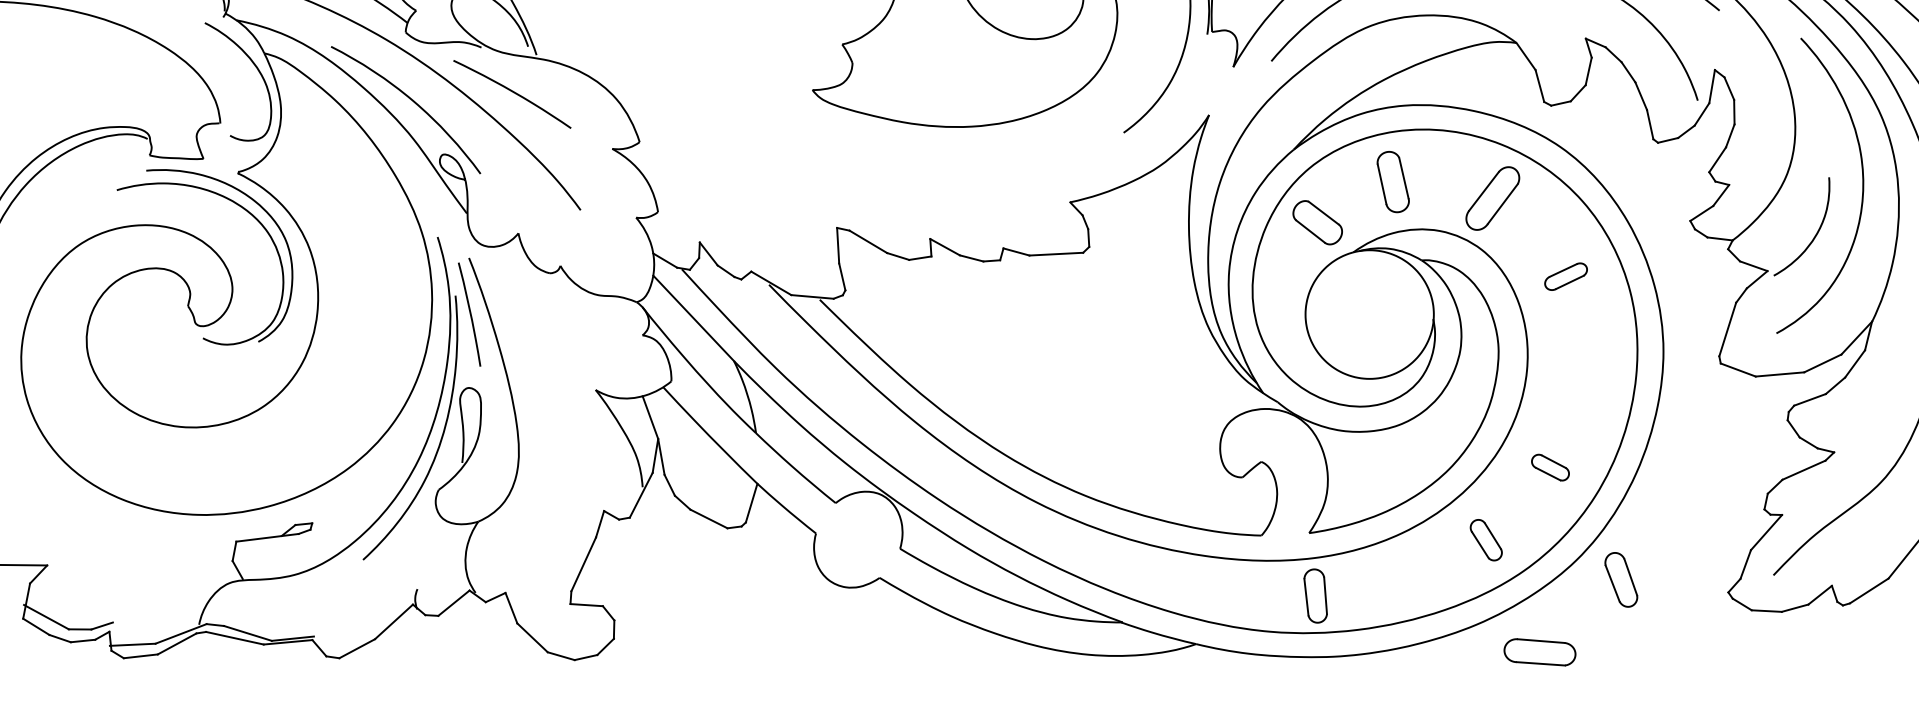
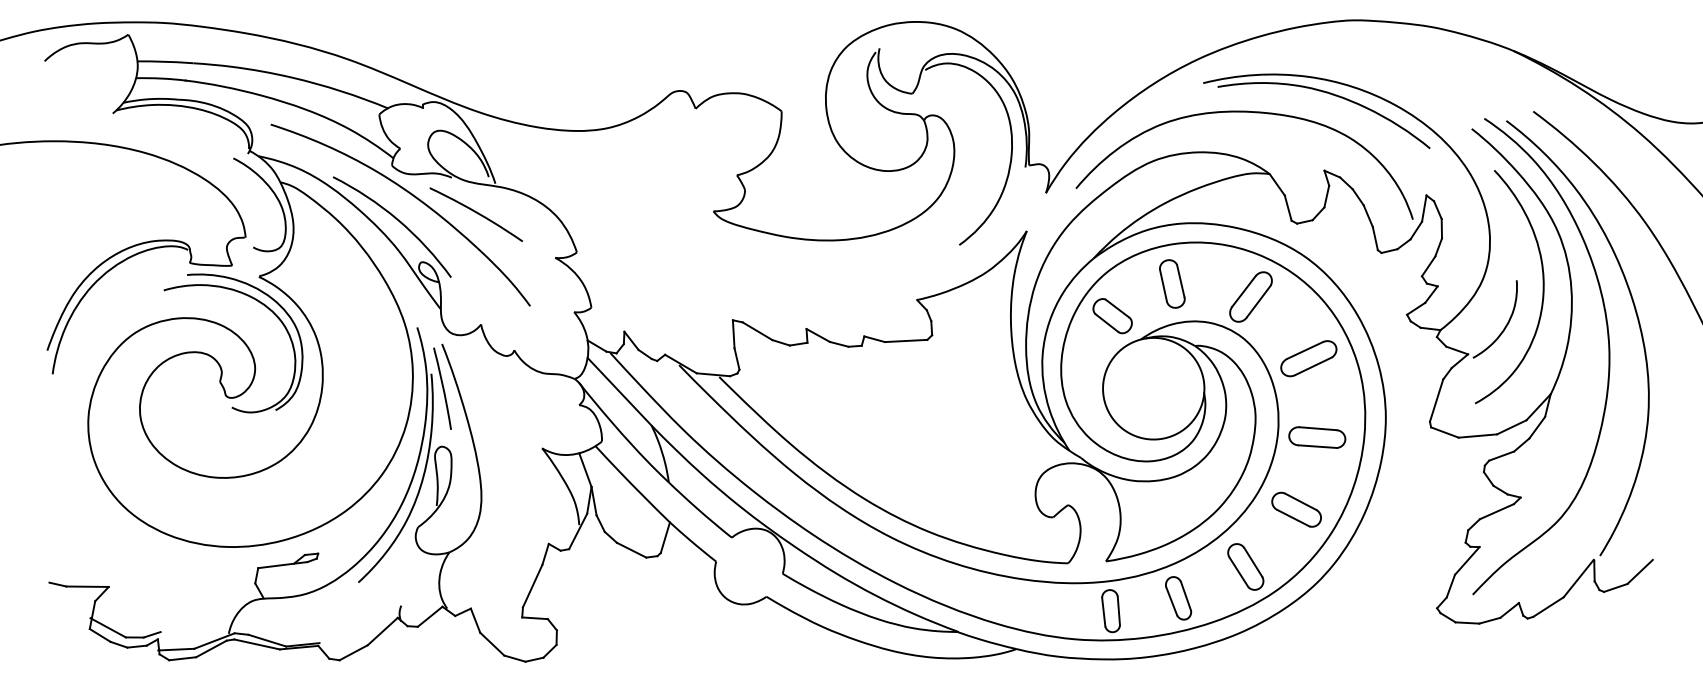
part: (1565, 276) -> (1308, 358), size x1.67
part: (1550, 467) -> (1296, 509), size x1.67
part: (1485, 539) -> (1245, 566), size x1.43
part: (1621, 580) -> (1178, 598), moved
part: (1540, 652) -> (1317, 437), moved

